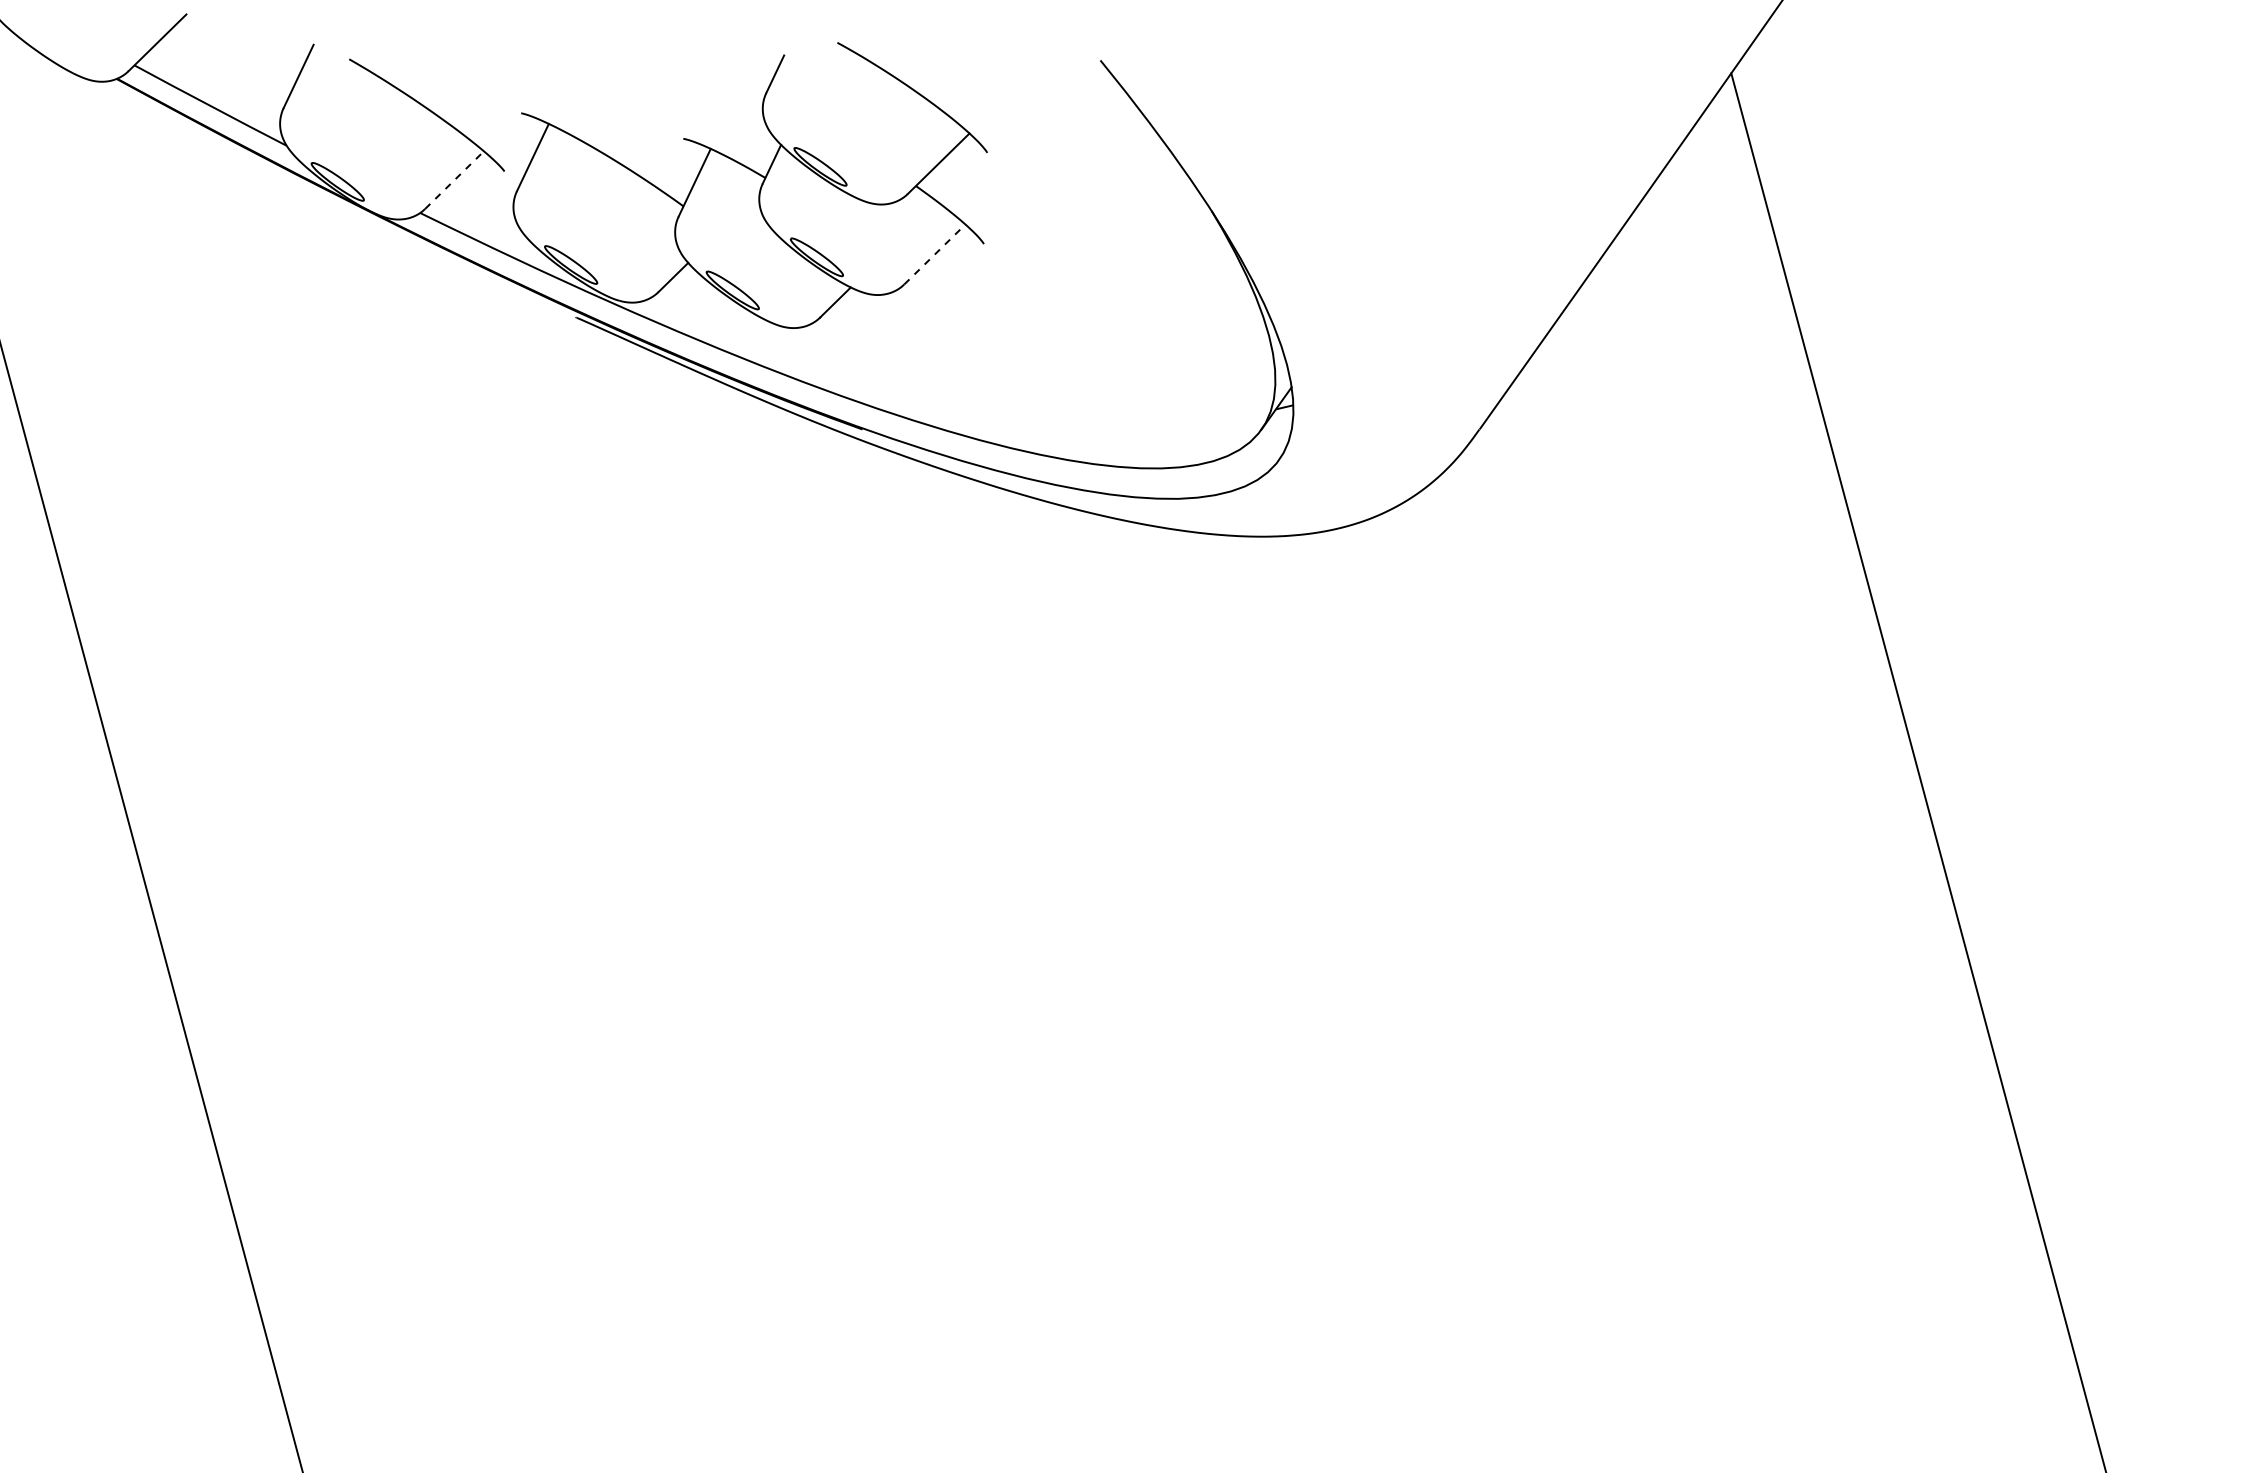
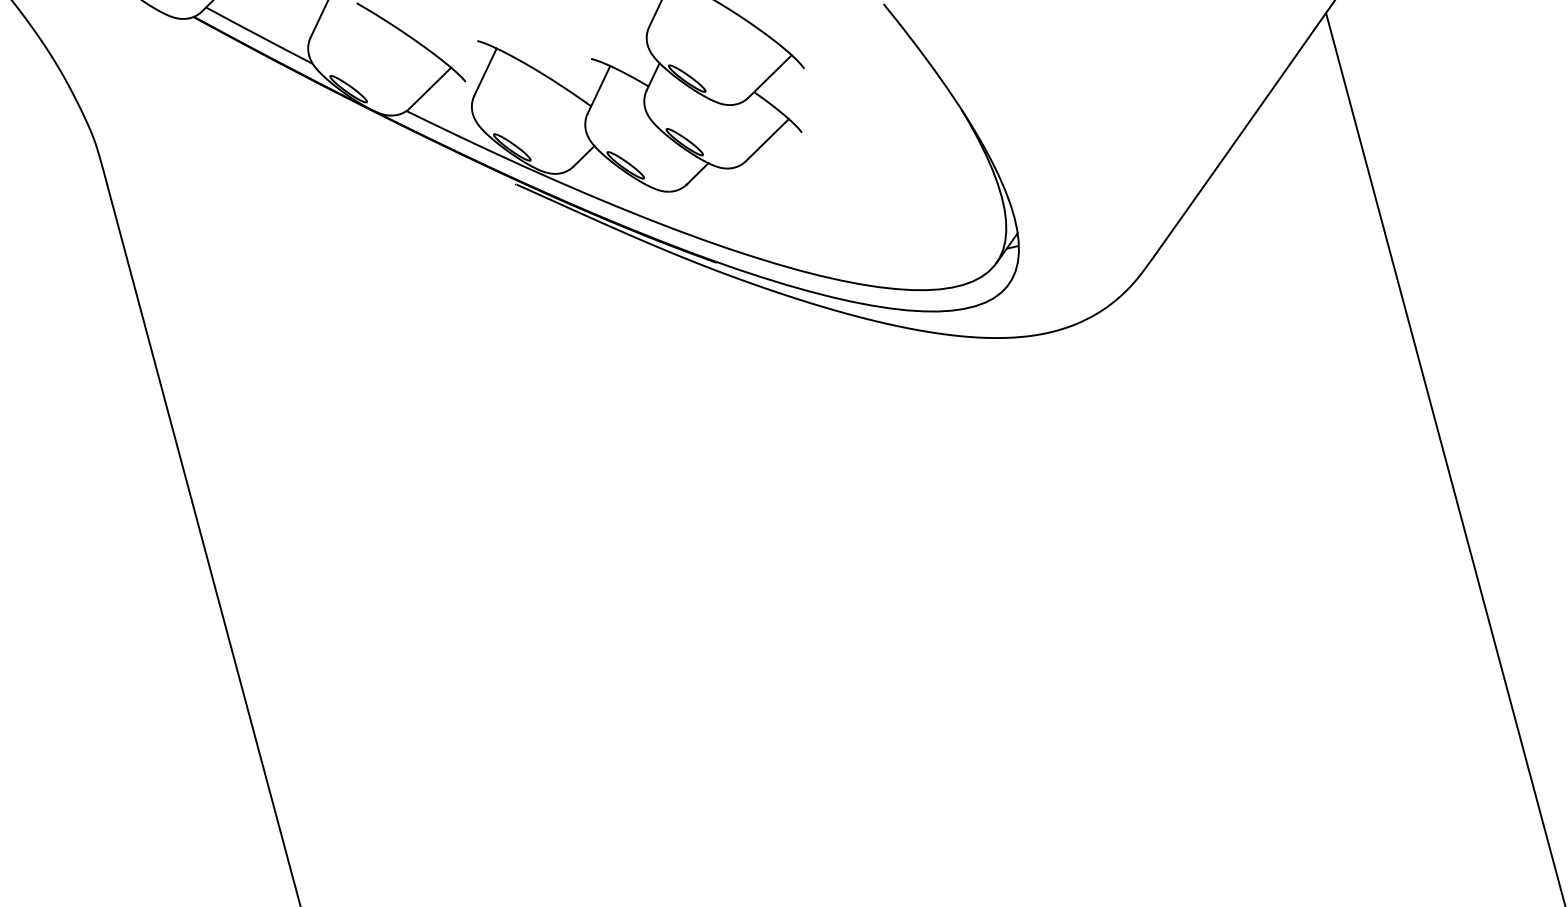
line: (454, 179) -> (430, 87), dashed -> solid
line: (934, 254) -> (767, 140), dashed -> solid

